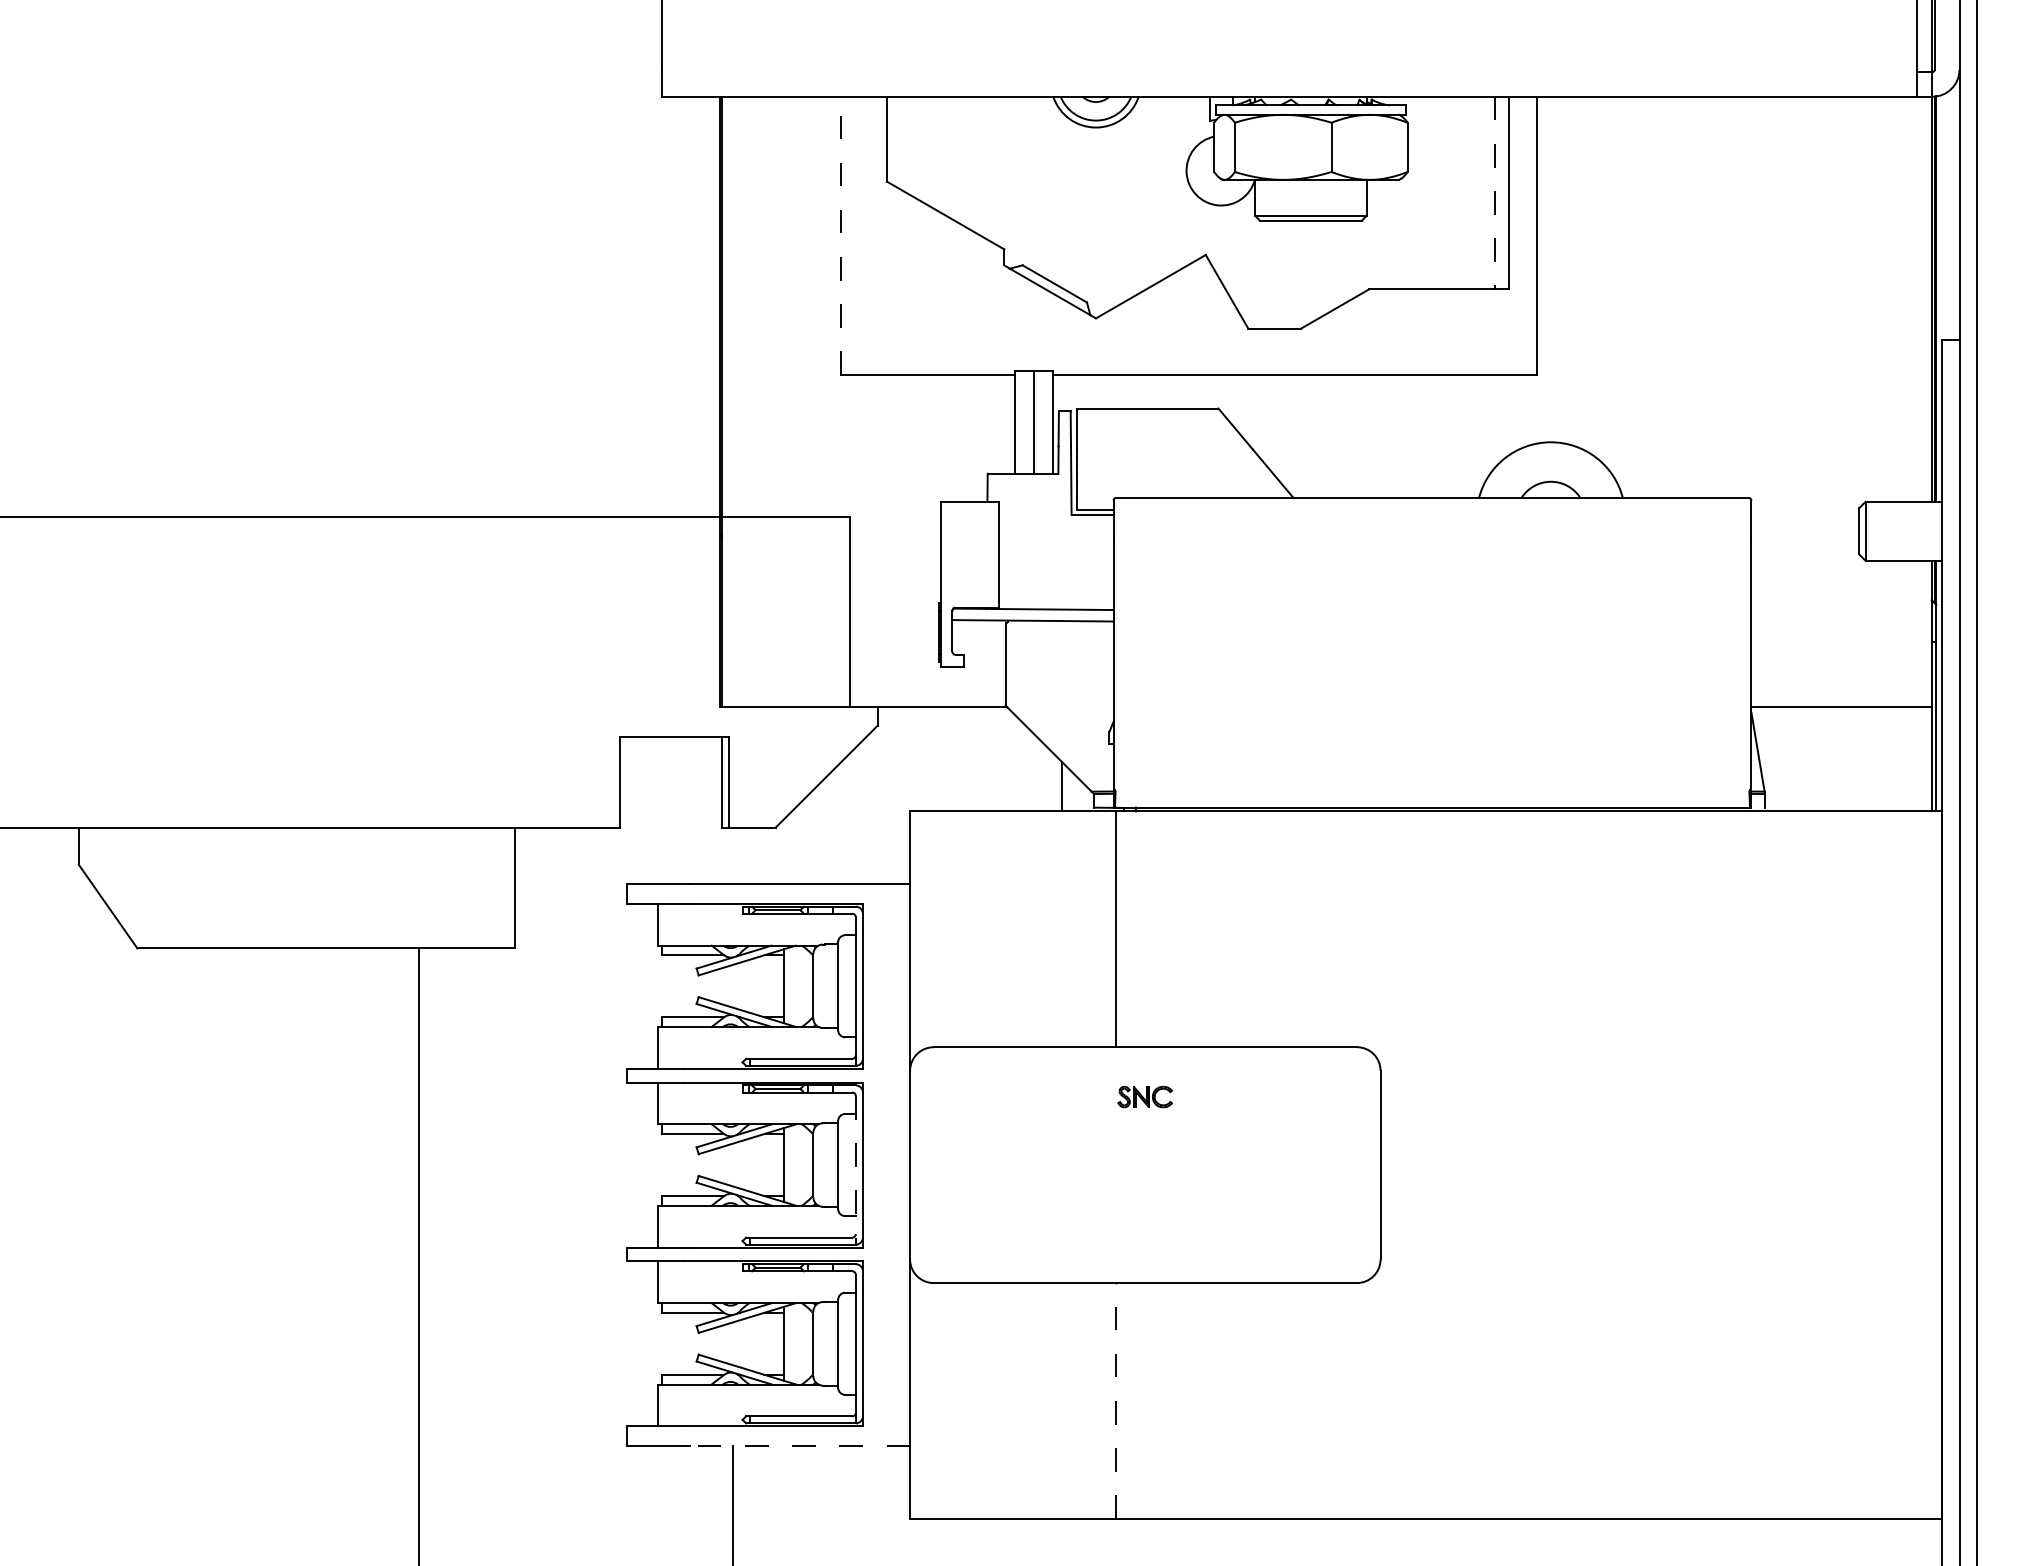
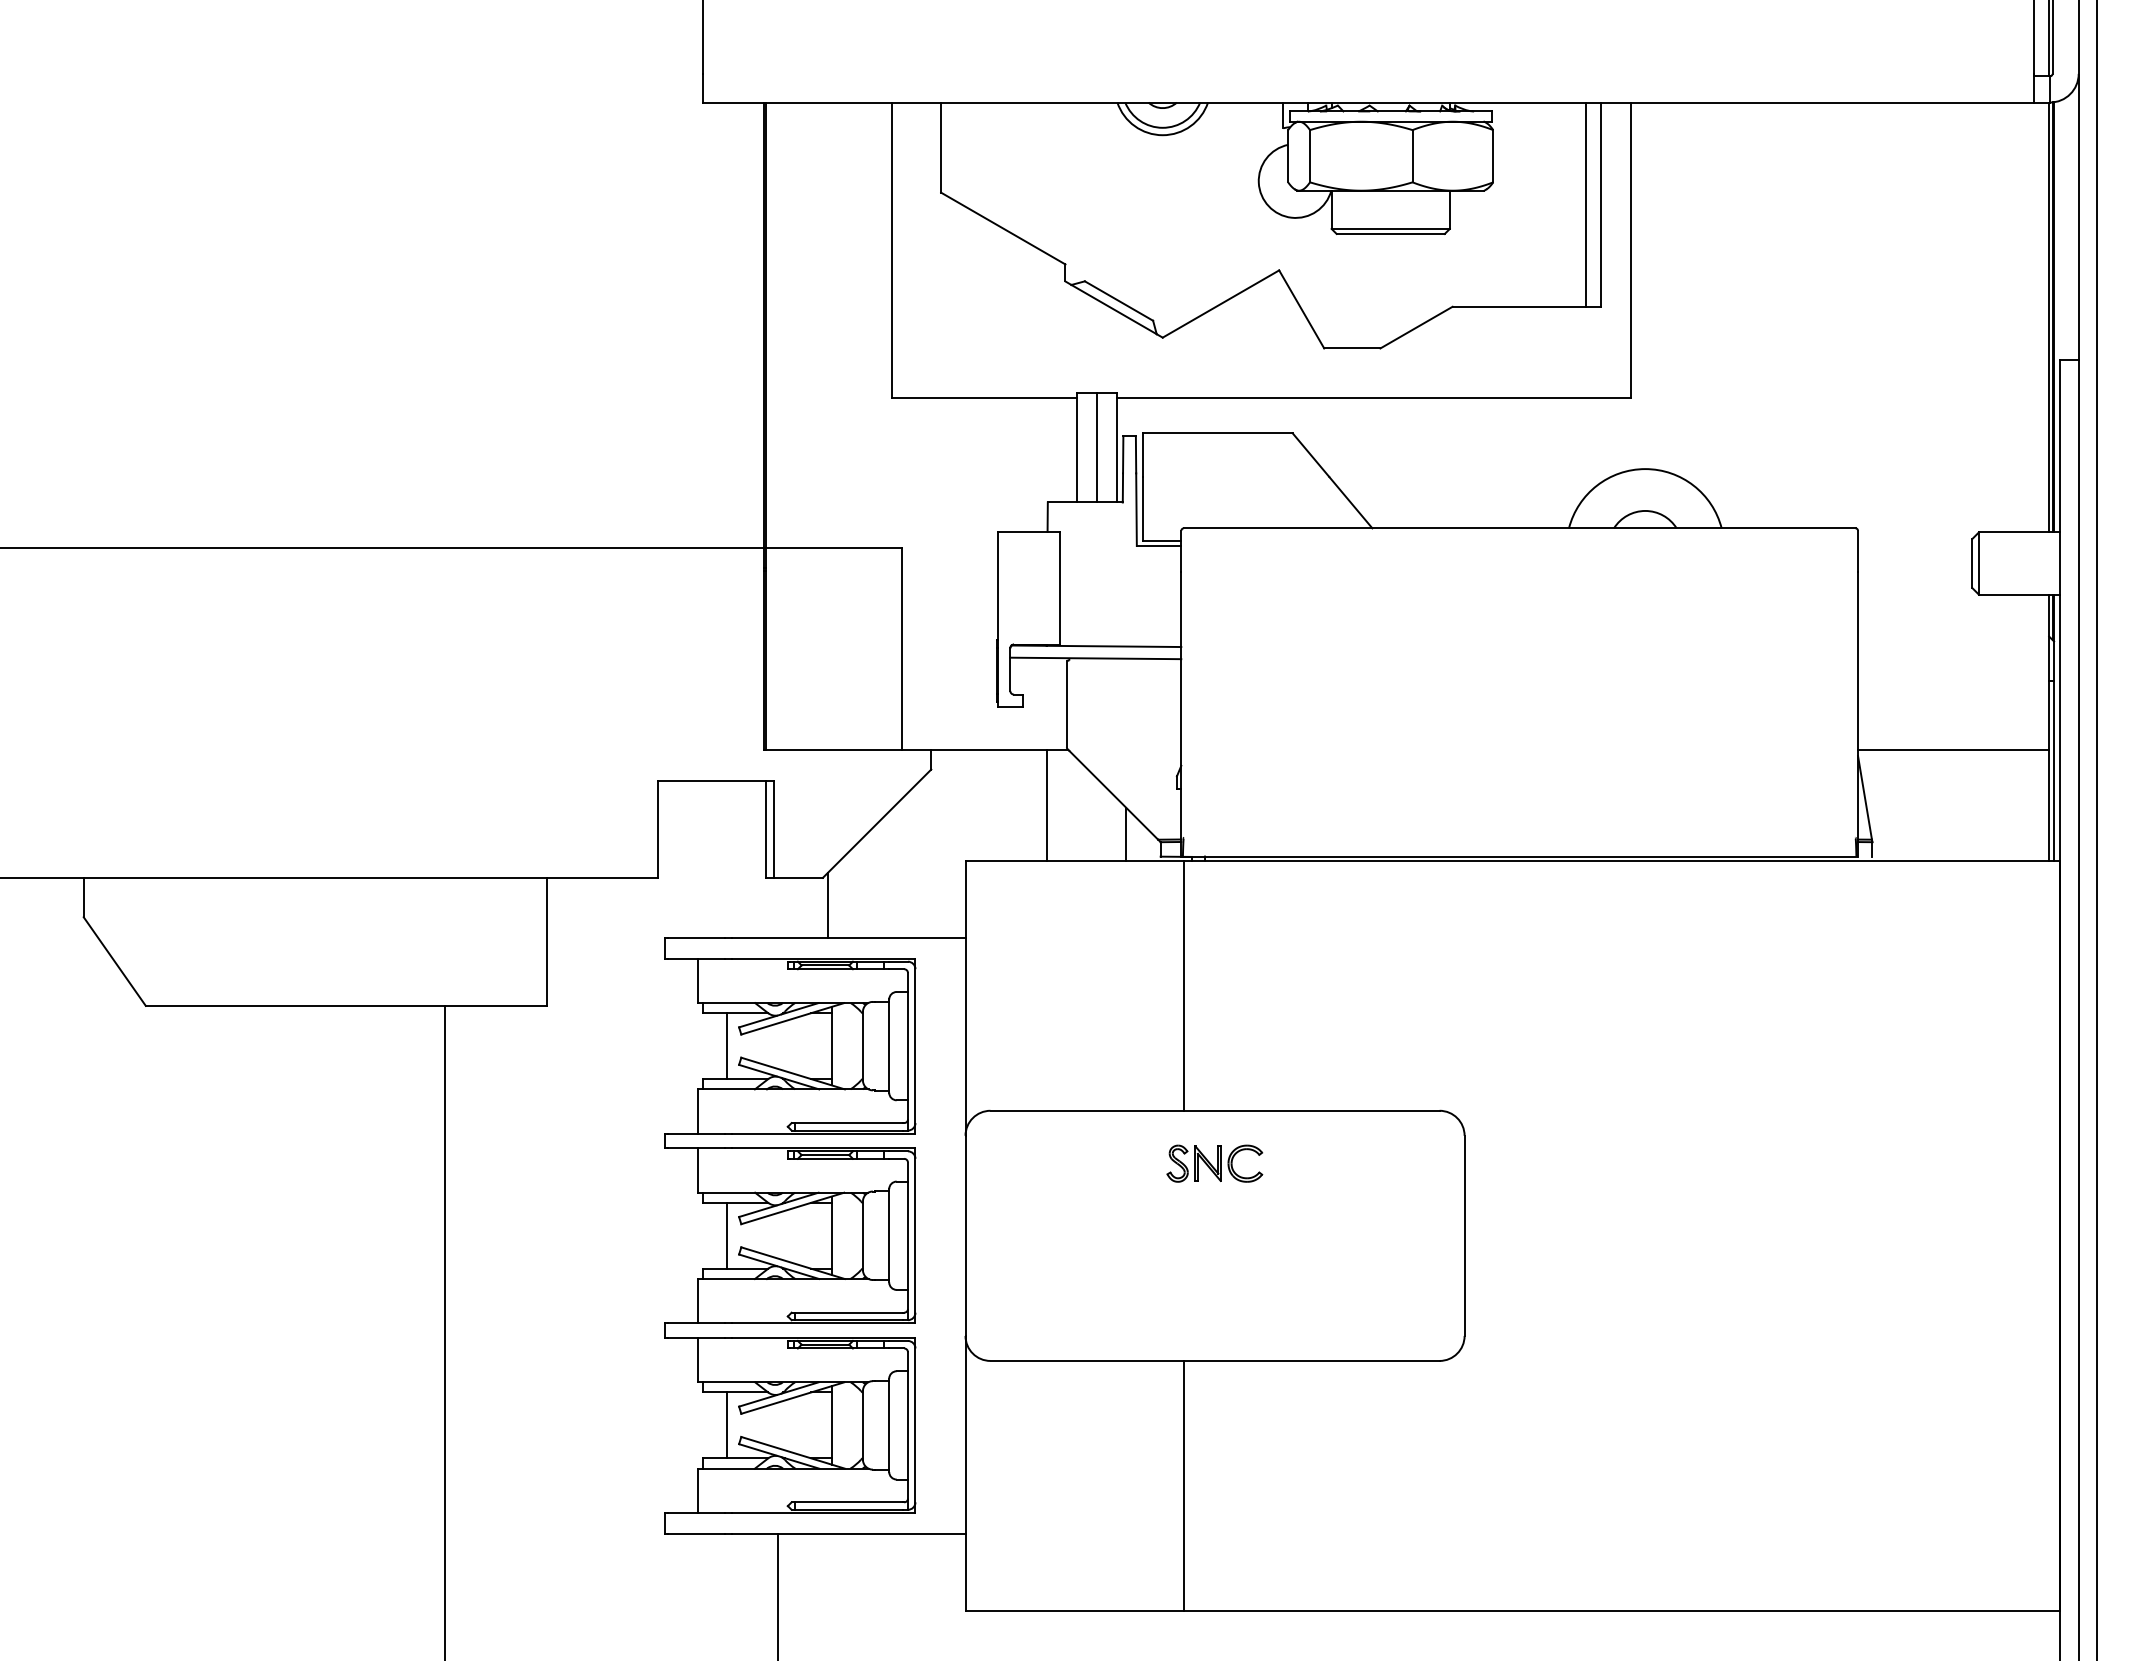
line: (1495, 193) -> (1586, 205), dashed -> solid
line: (840, 236) -> (891, 250), dashed -> solid
line: (986, 758) -> (1046, 804), added
line: (779, 853) -> (827, 905), added
line: (684, 986) -> (726, 1046), added
part: (1144, 1096) -> (1214, 1163), size x1.67
line: (684, 1164) -> (726, 1235), added
line: (855, 1170) -> (907, 1241), dashed -> solid
line: (684, 1343) -> (726, 1425), added
line: (1116, 1400) -> (1184, 1485), dashed -> solid
line: (799, 1445) -> (848, 1533), dashed -> solid

